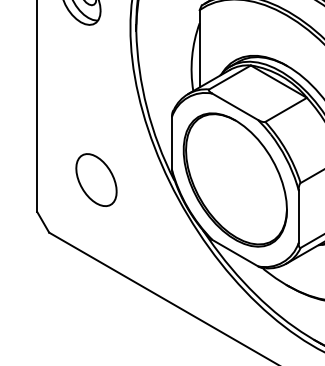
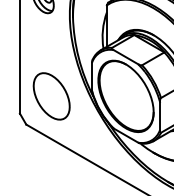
part: (96, 180) -> (51, 96), size x1.67

